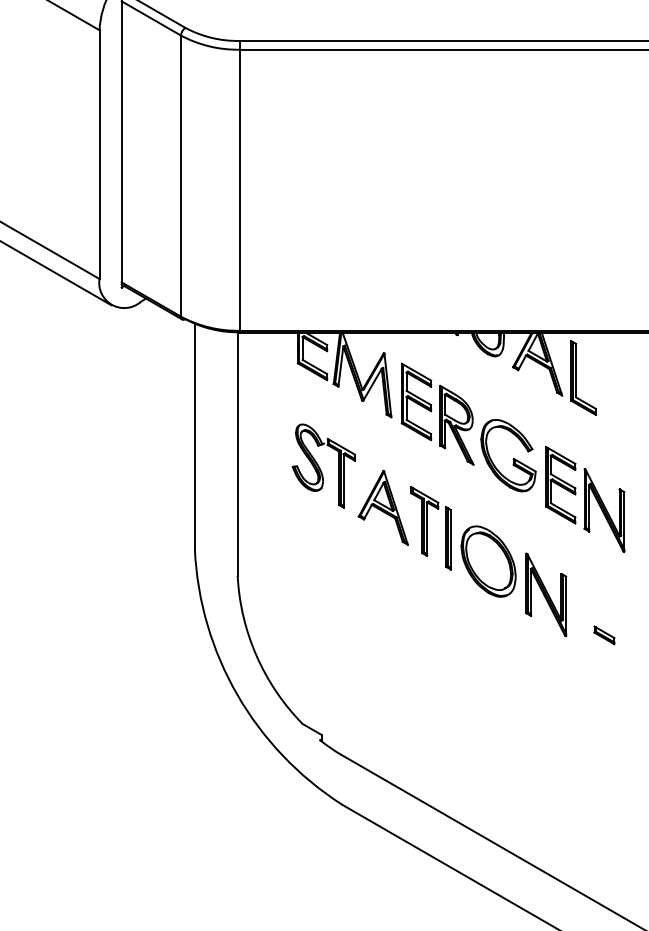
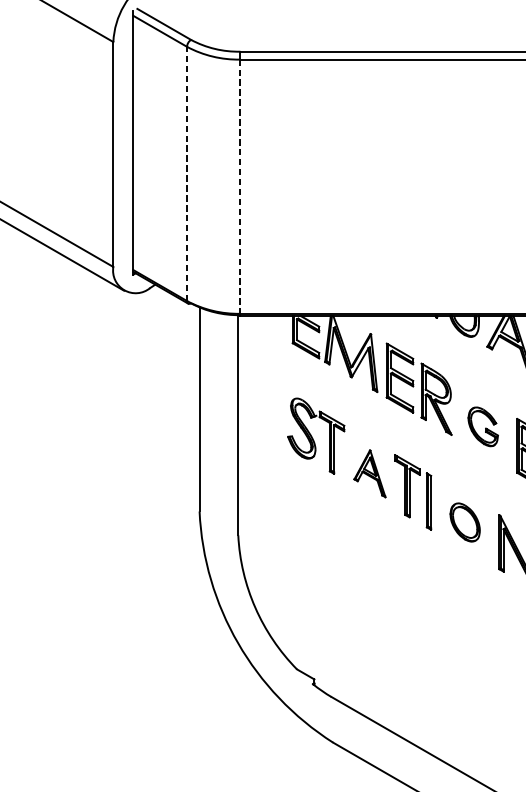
line: (181, 176) -> (187, 174), solid -> dashed
line: (240, 190) -> (240, 186), solid -> dashed
part: (508, 455) -> (483, 426), size x0.6
part: (382, 507) -> (369, 473), size x0.7
part: (488, 561) -> (465, 522), size x0.6

